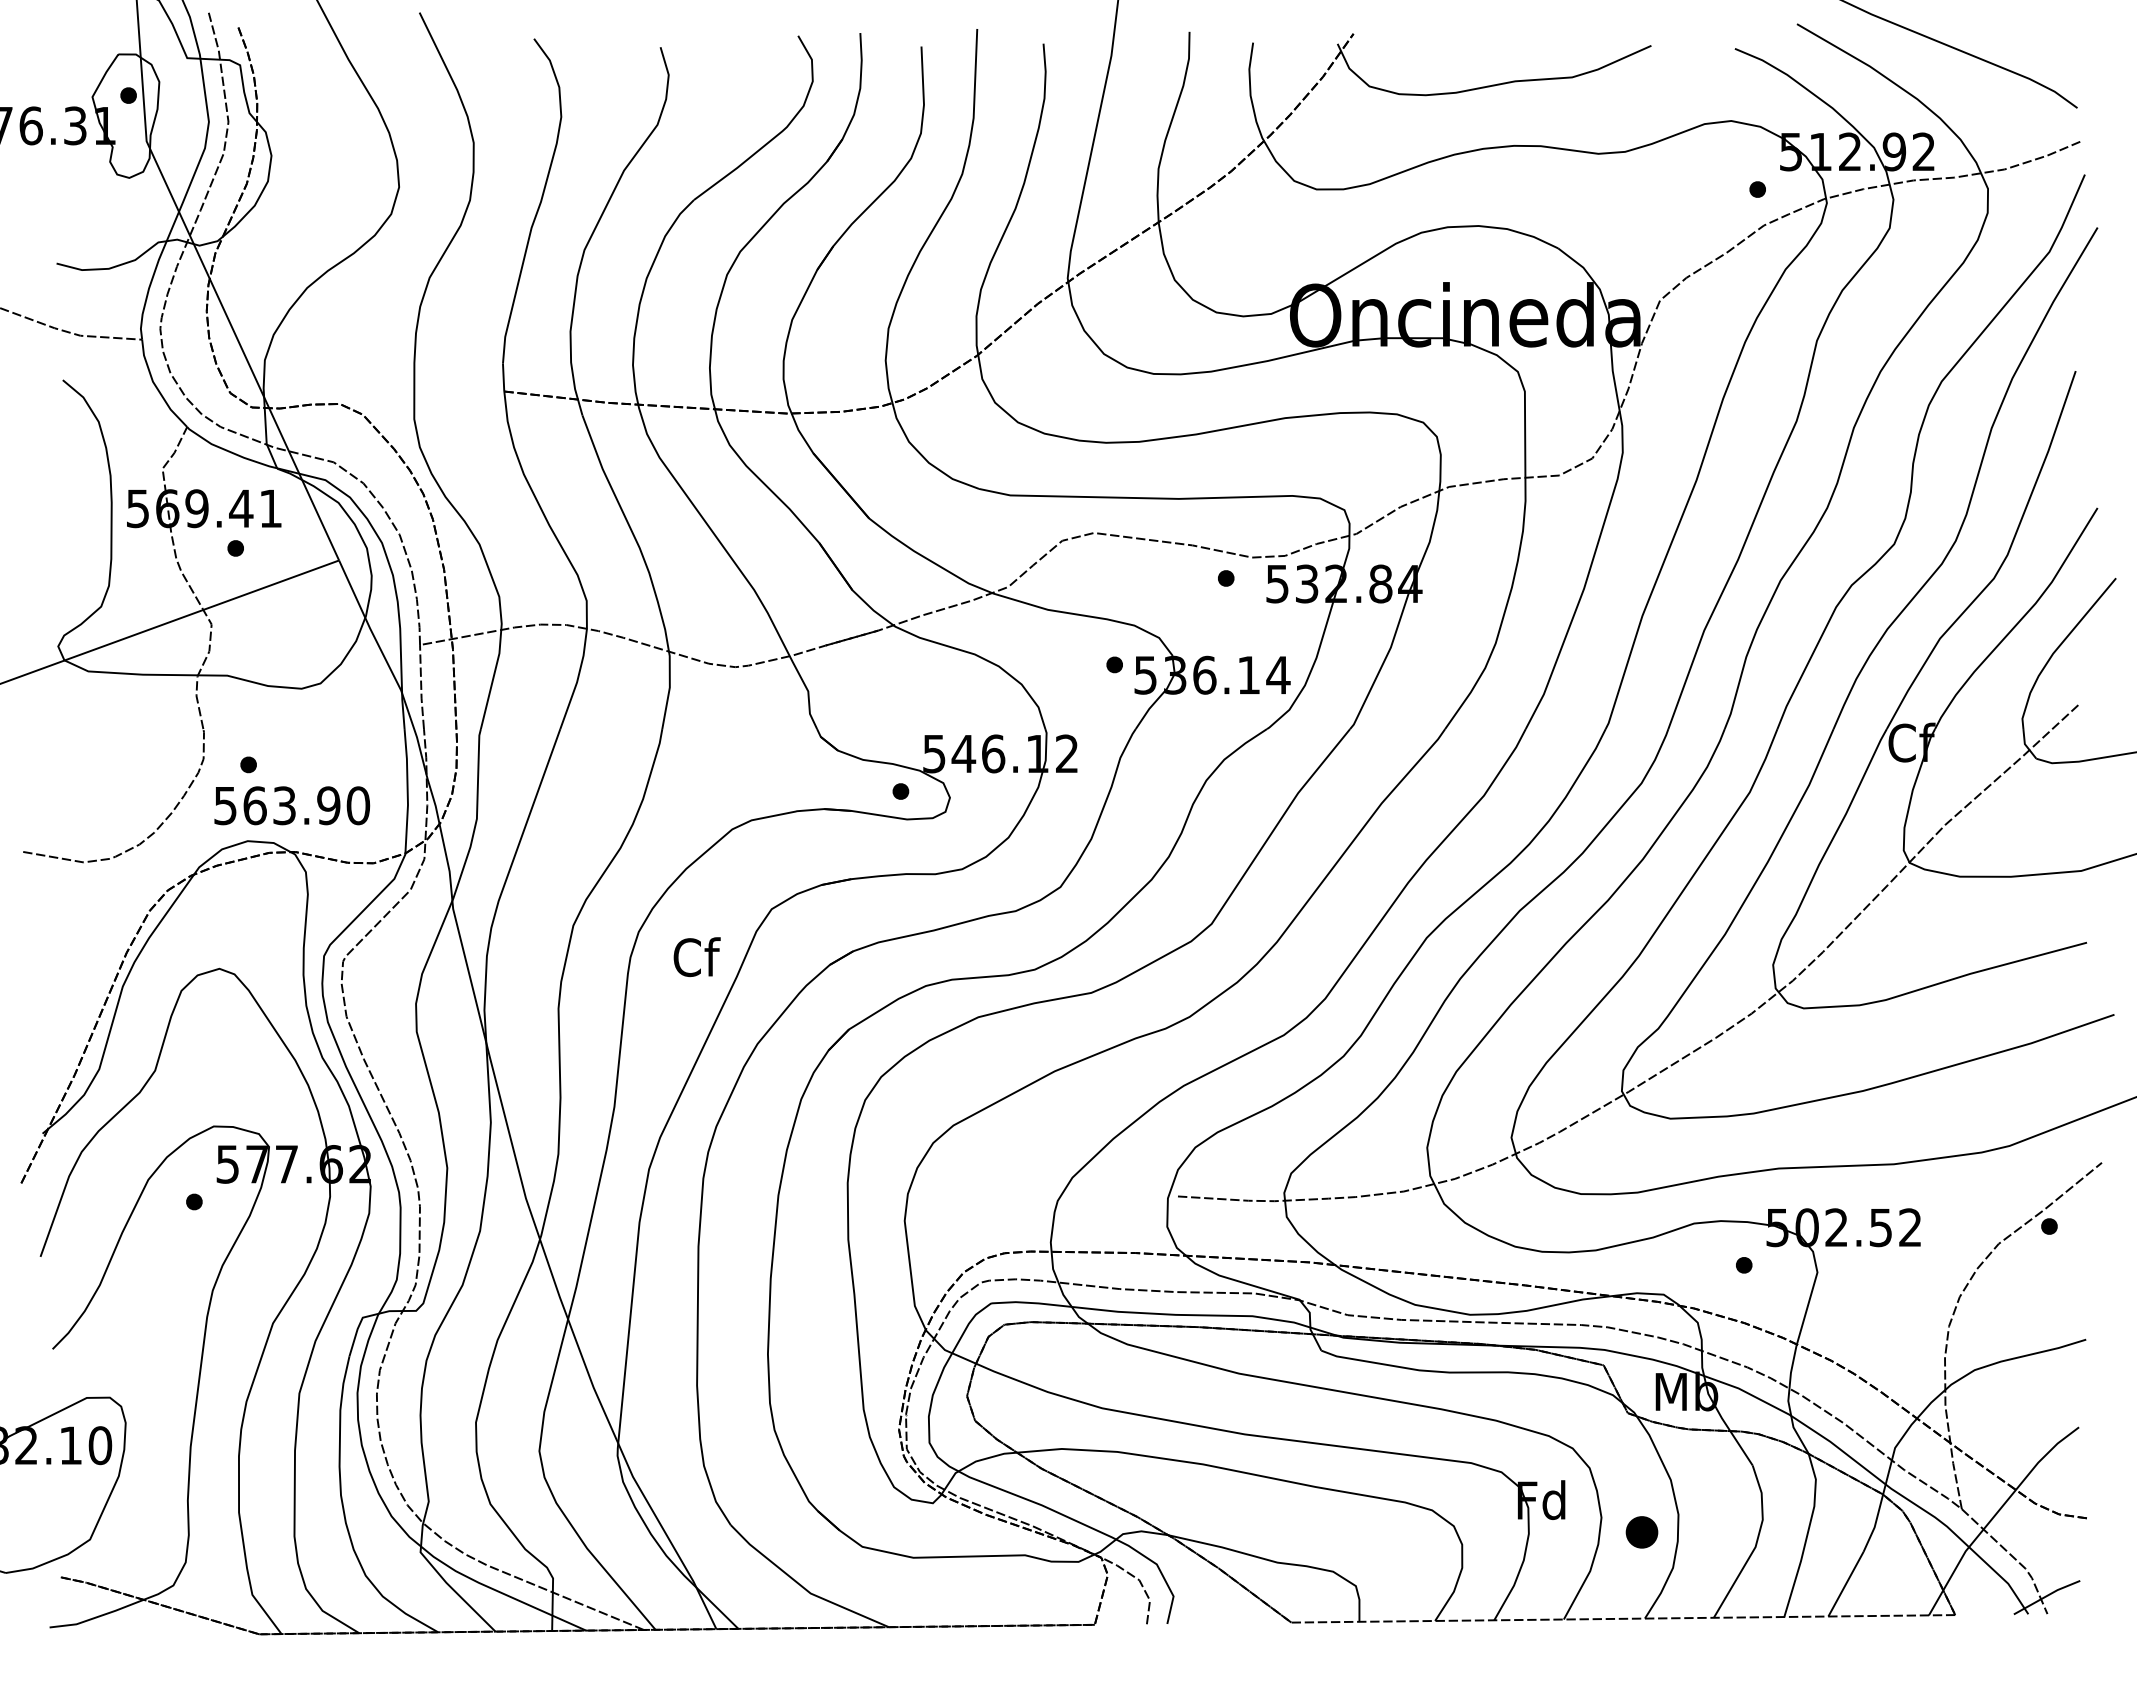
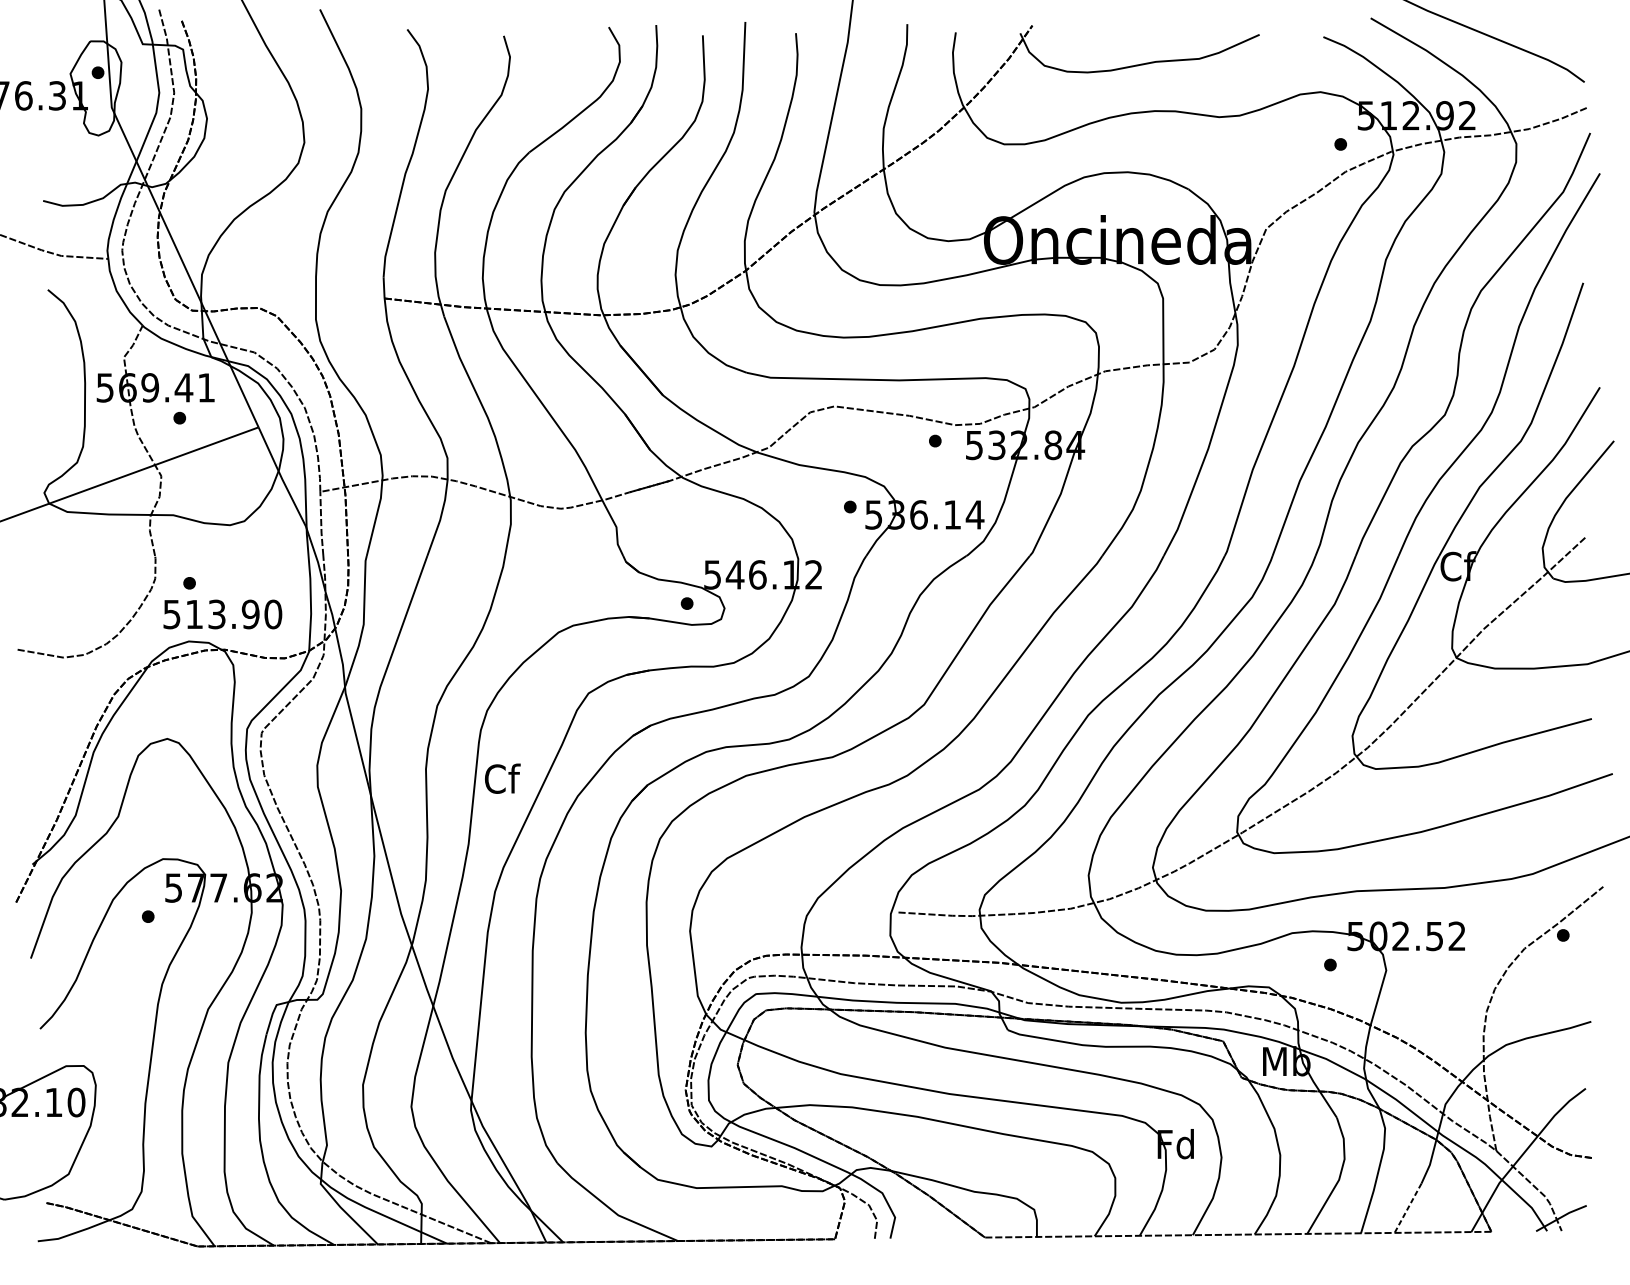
text: (254, 805) -> (194, 614), 563.90 -> 513.90
text: (696, 957) -> (502, 779), moved
part: (1641, 1532) -> (1252, 1168), removed
line: (1845, 1584) -> (1407, 1208), solid -> dashed

